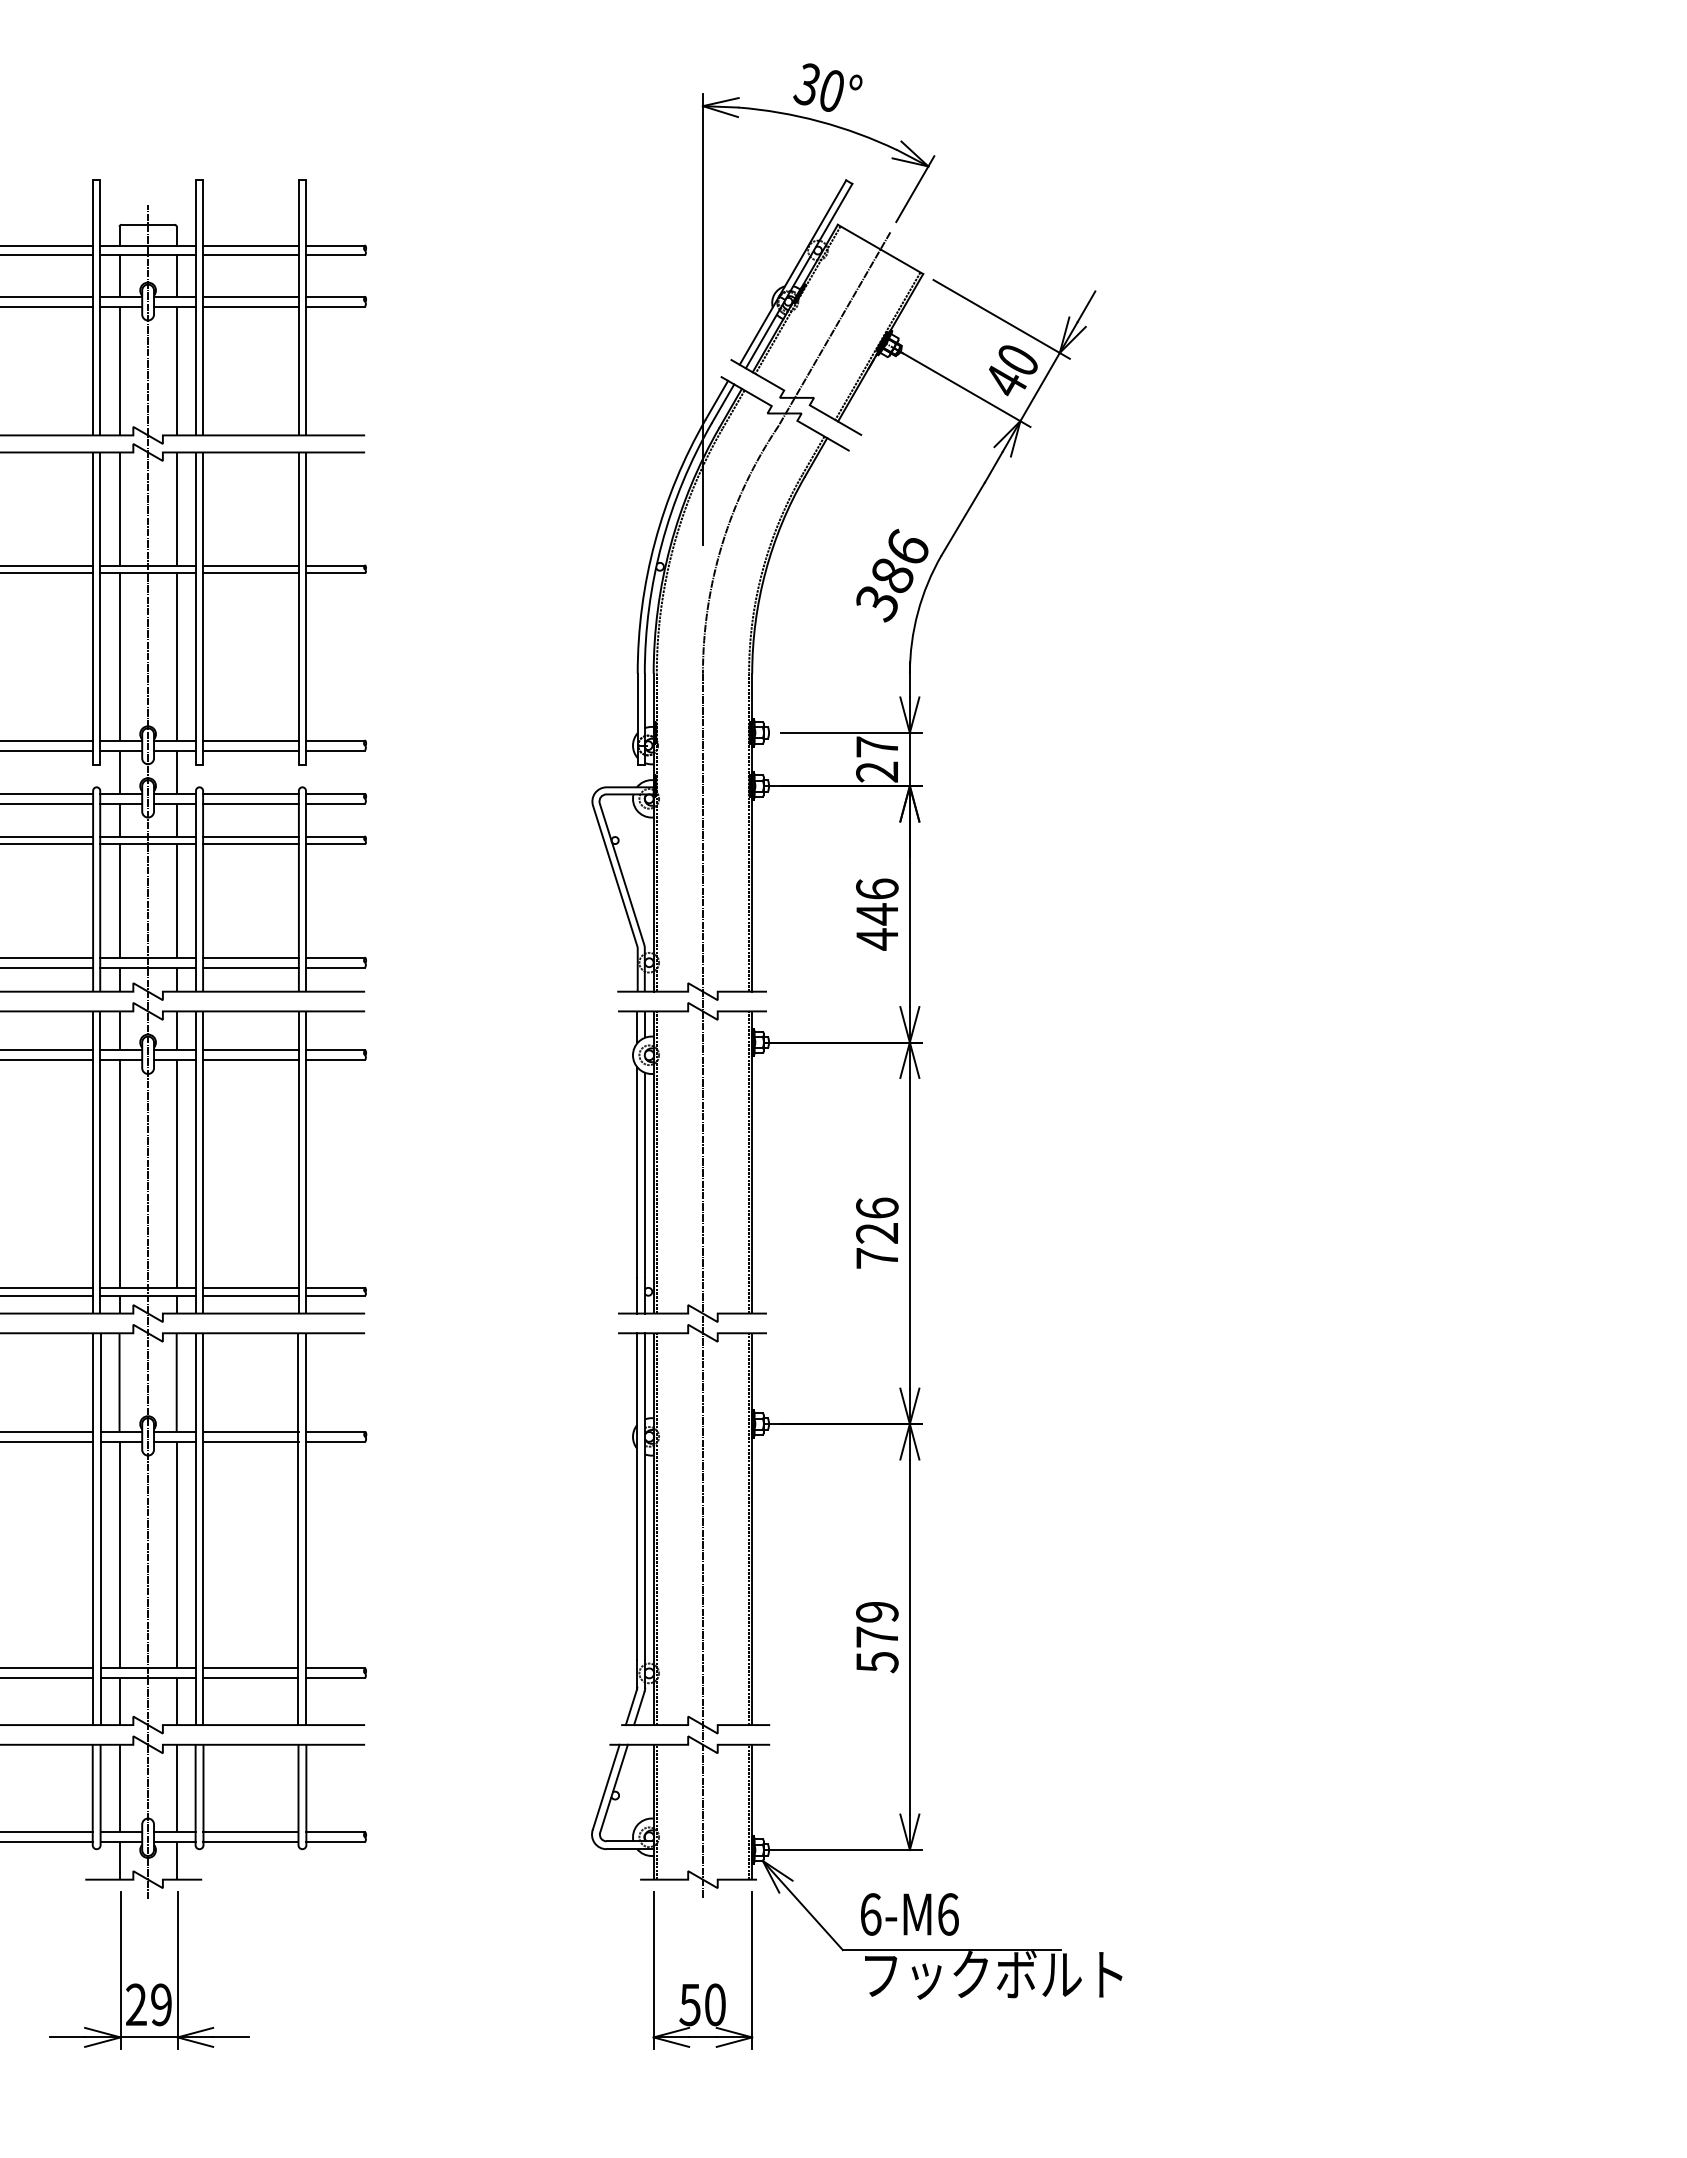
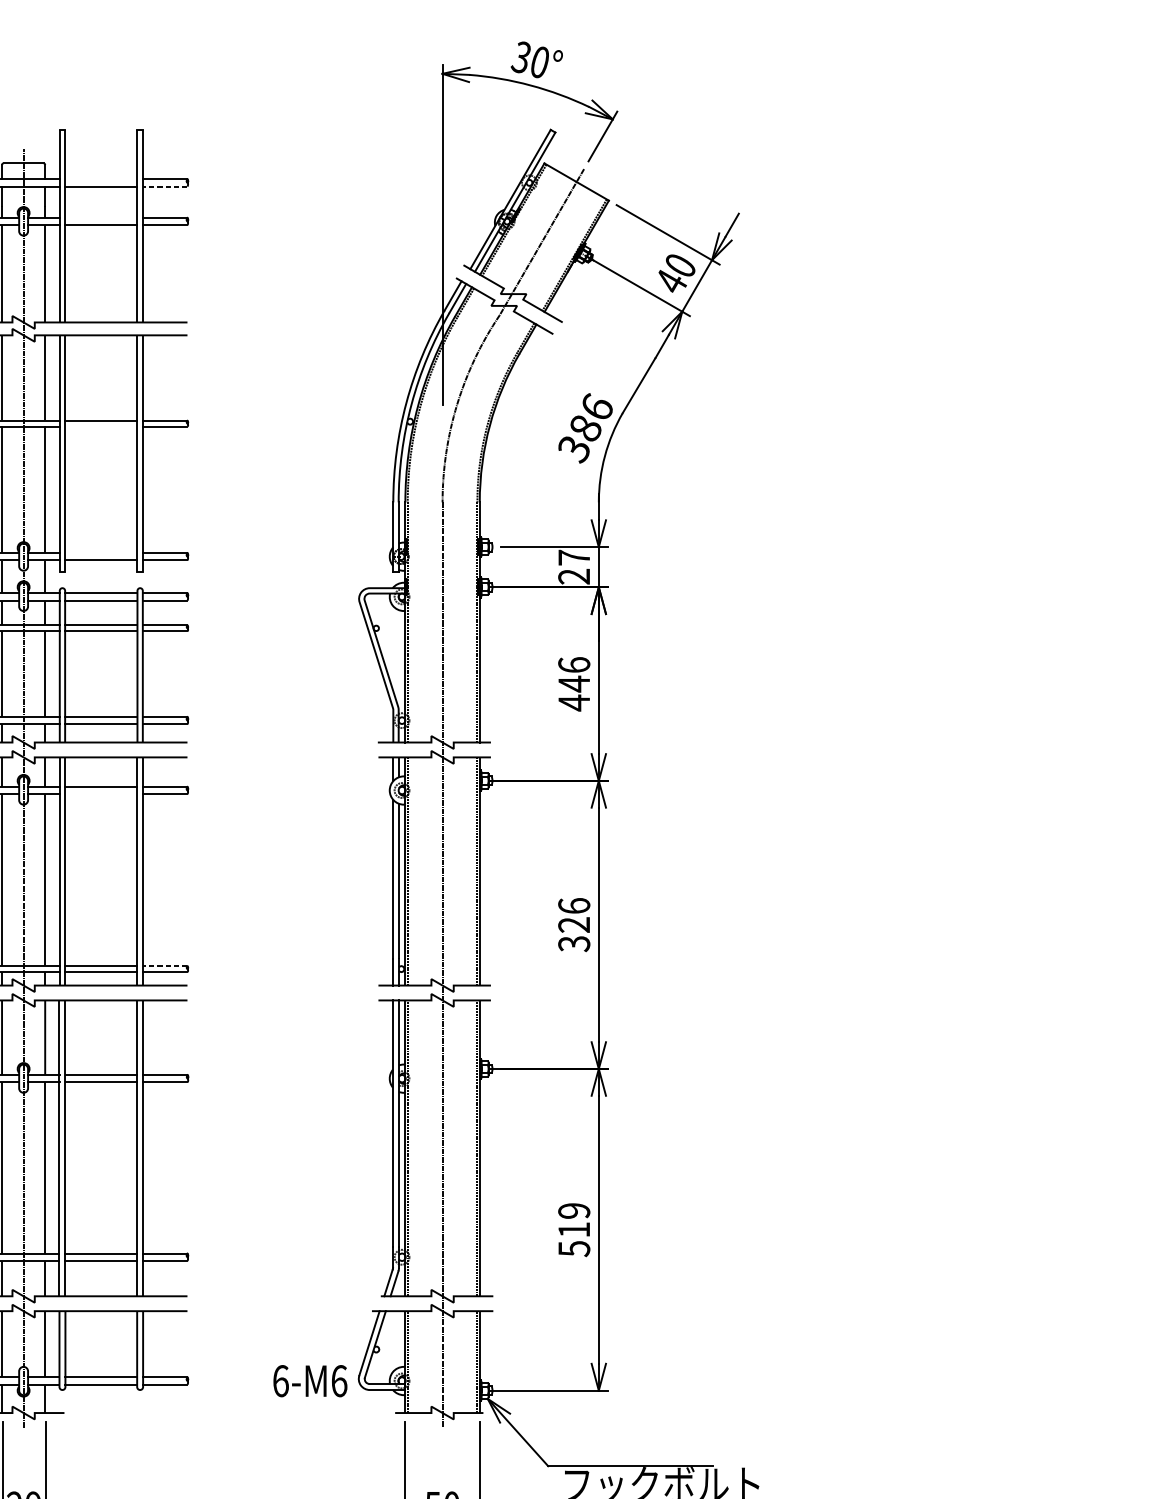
line: (250, 245) -> (100, 179), removed
line: (335, 255) -> (165, 186), solid -> dashed
line: (250, 296) -> (100, 217), removed
line: (250, 573) -> (100, 426), removed
line: (250, 740) -> (100, 552), removed
line: (250, 1060) -> (100, 794), removed
text: (877, 1258) -> (574, 943), 726 -> 326
line: (335, 1287) -> (165, 965), solid -> dashed
text: (876, 1636) -> (573, 1229), 579 -> 519
text: (909, 1914) -> (310, 1381), moved

